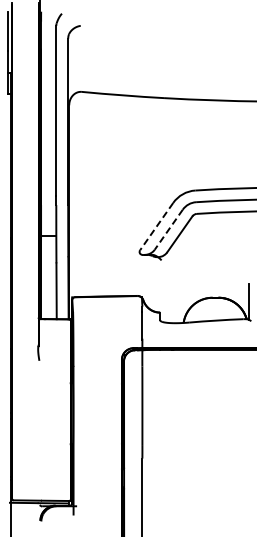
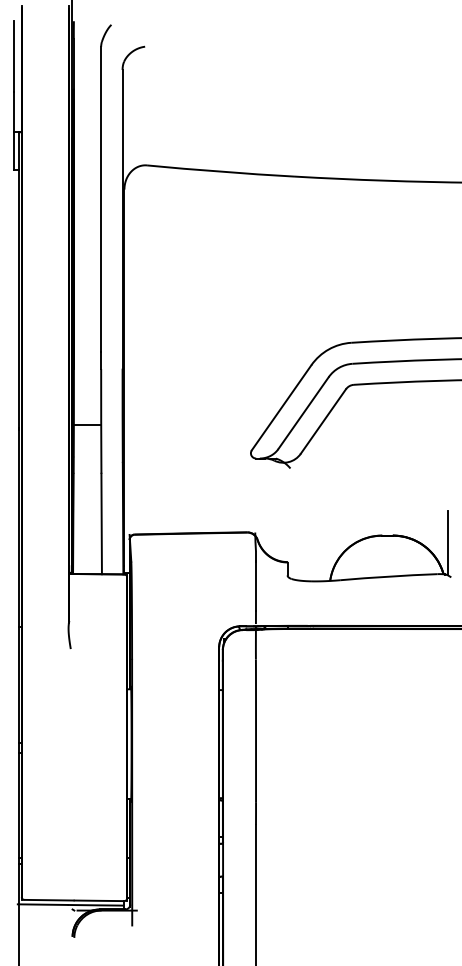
line: (156, 226) -> (281, 407), dashed -> solid
line: (168, 230) -> (302, 414), dashed -> solid

